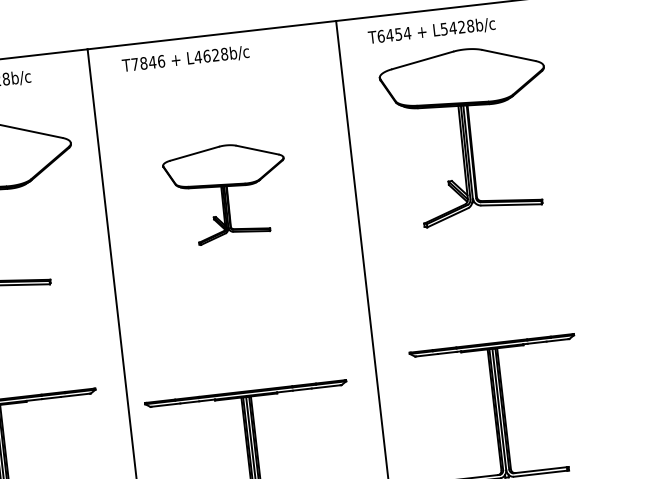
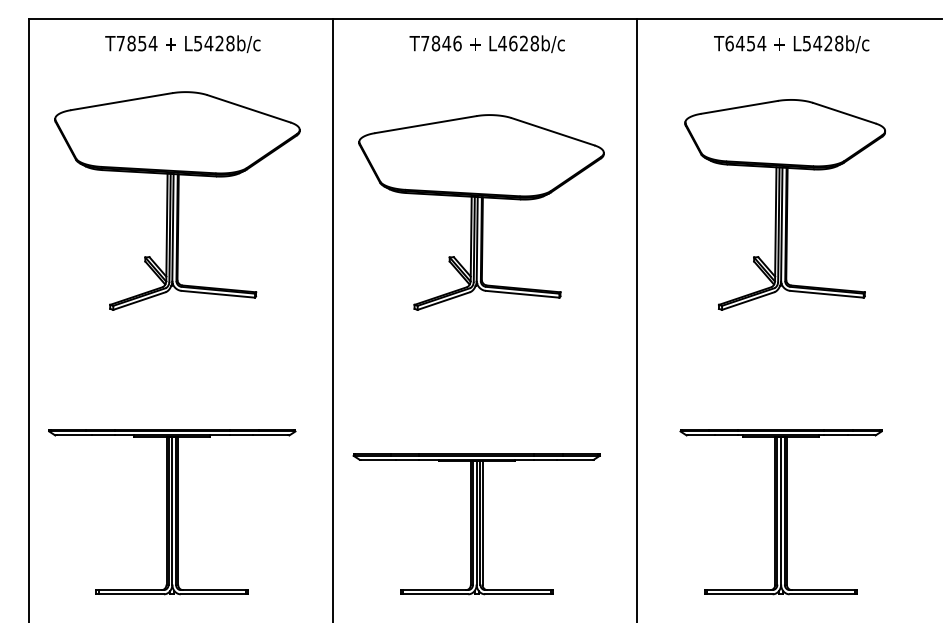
text: (431, 30) -> (791, 43), moved
text: (185, 59) -> (486, 44), moved
part: (468, 135) -> (784, 204), moved
part: (226, 193) -> (481, 212), size x1.67

